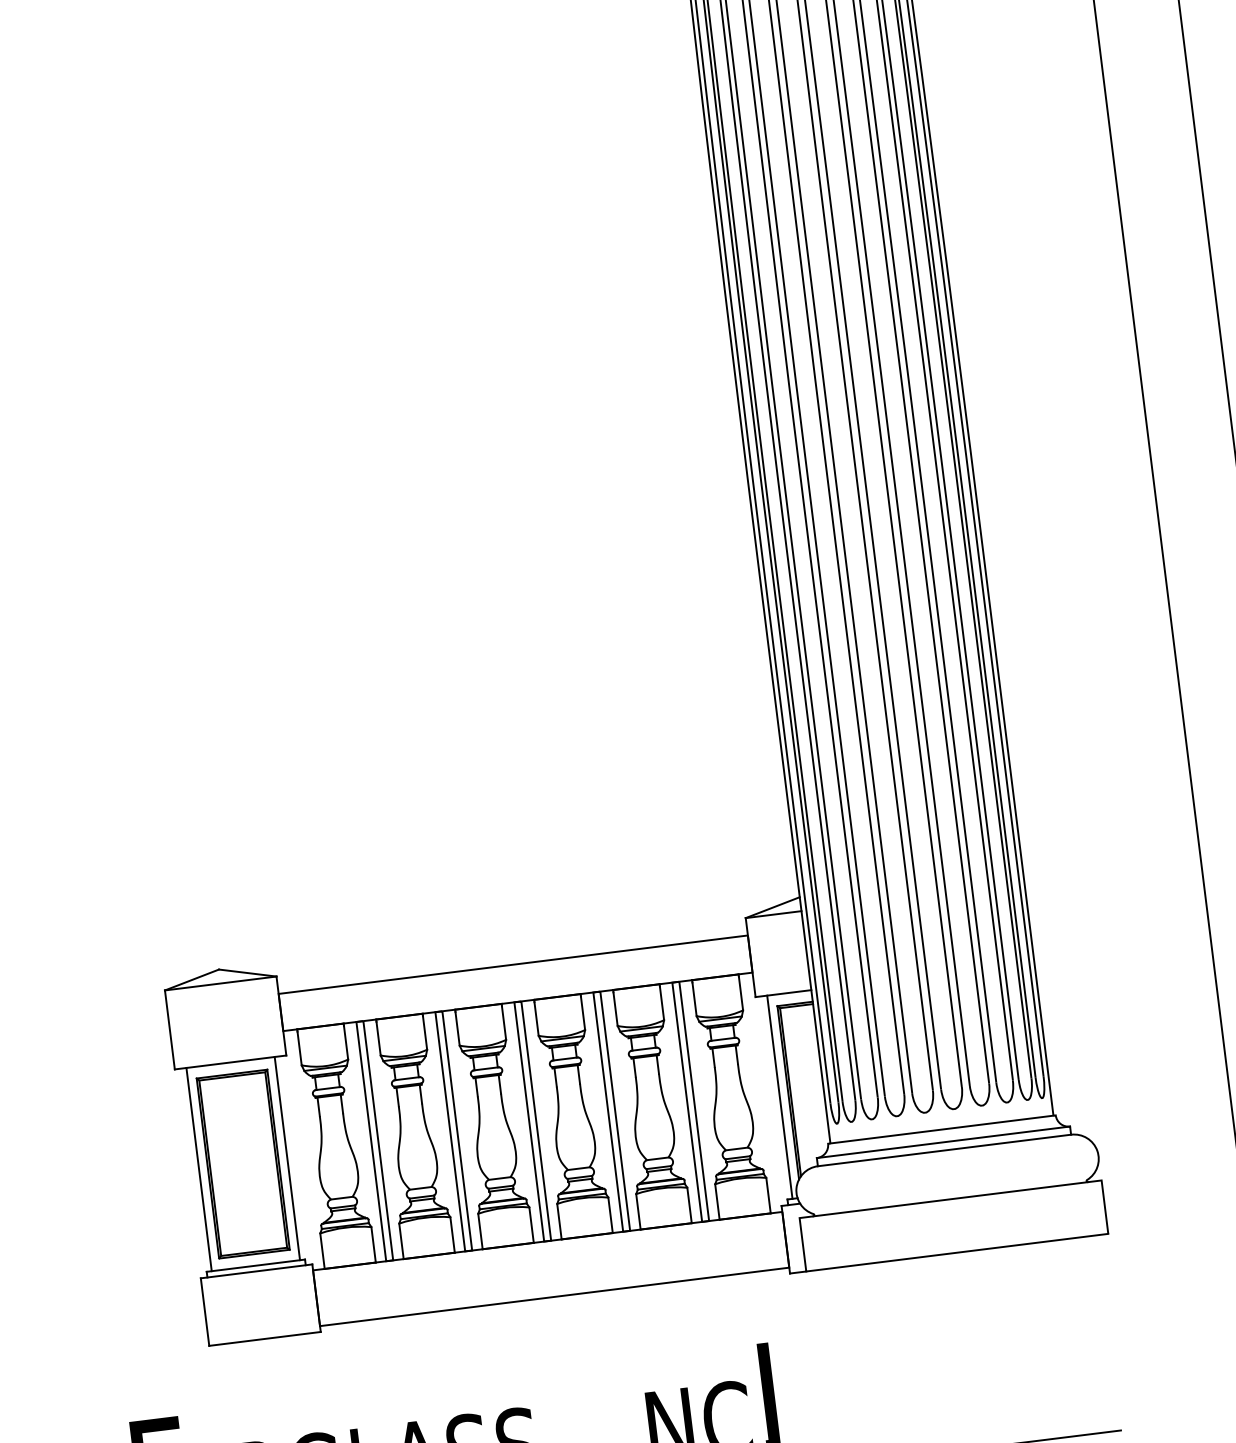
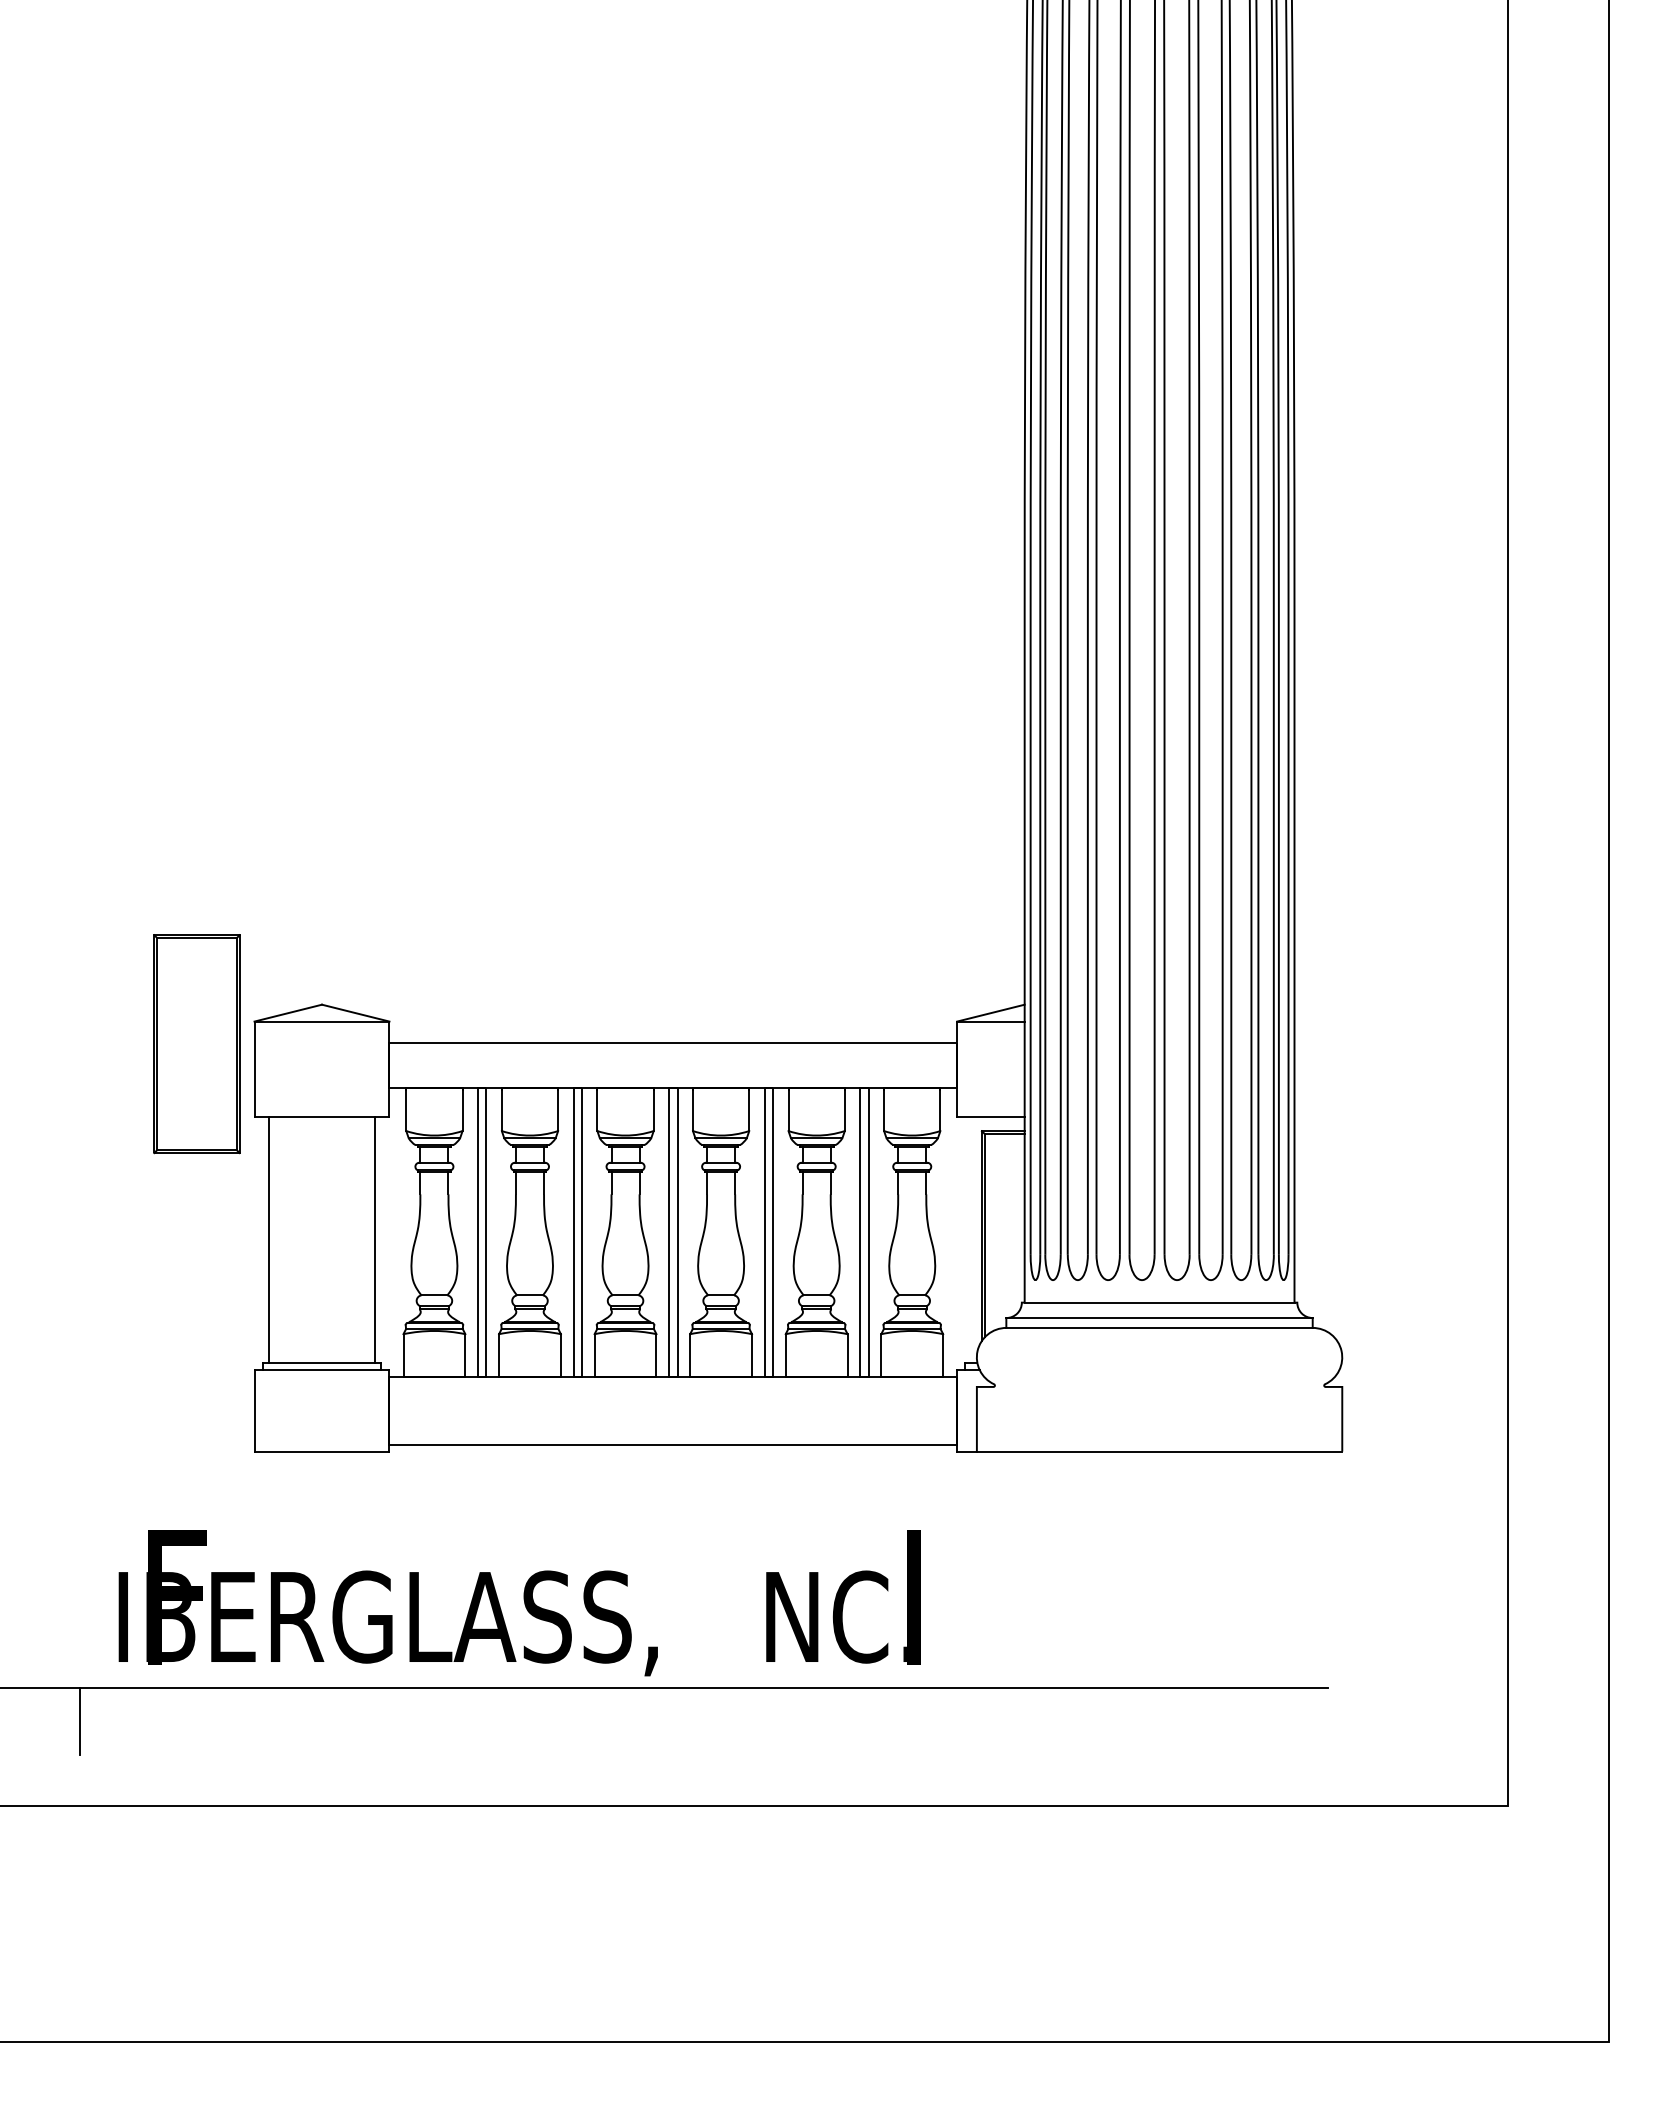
line: (780, 1097) -> (971, 1240), removed
part: (242, 1164) -> (196, 1044), moved
line: (950, 1198) -> (1159, 1386), removed

